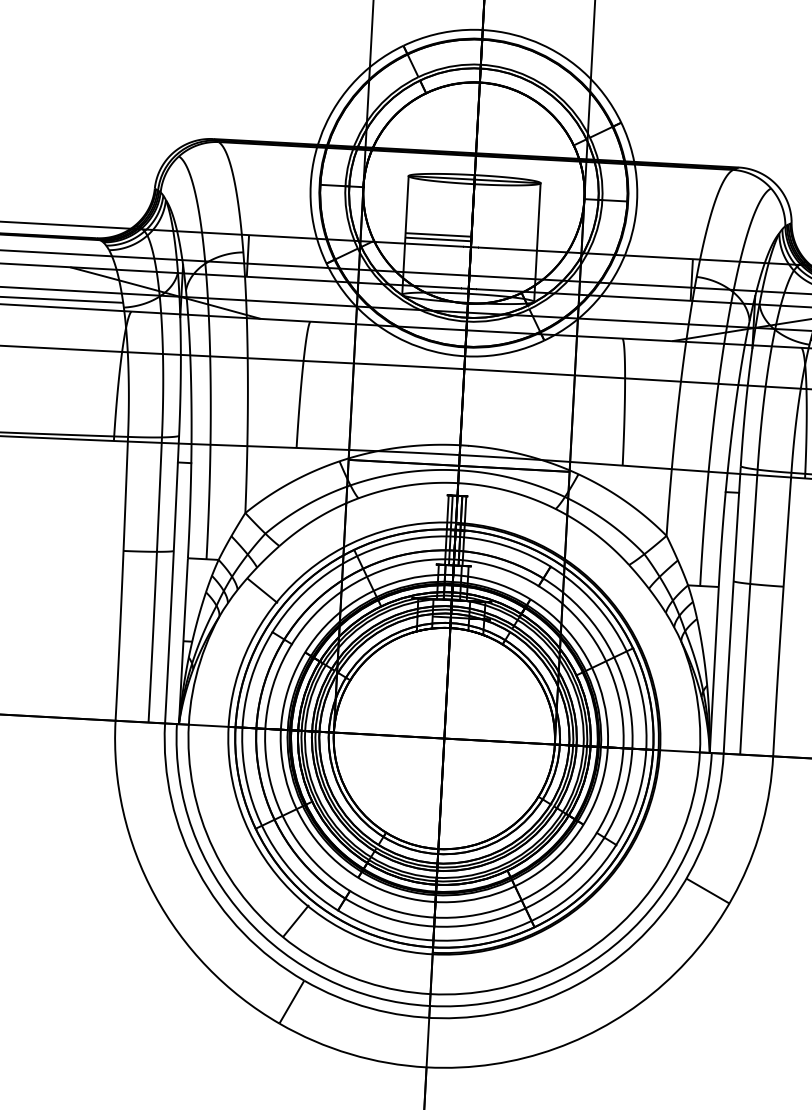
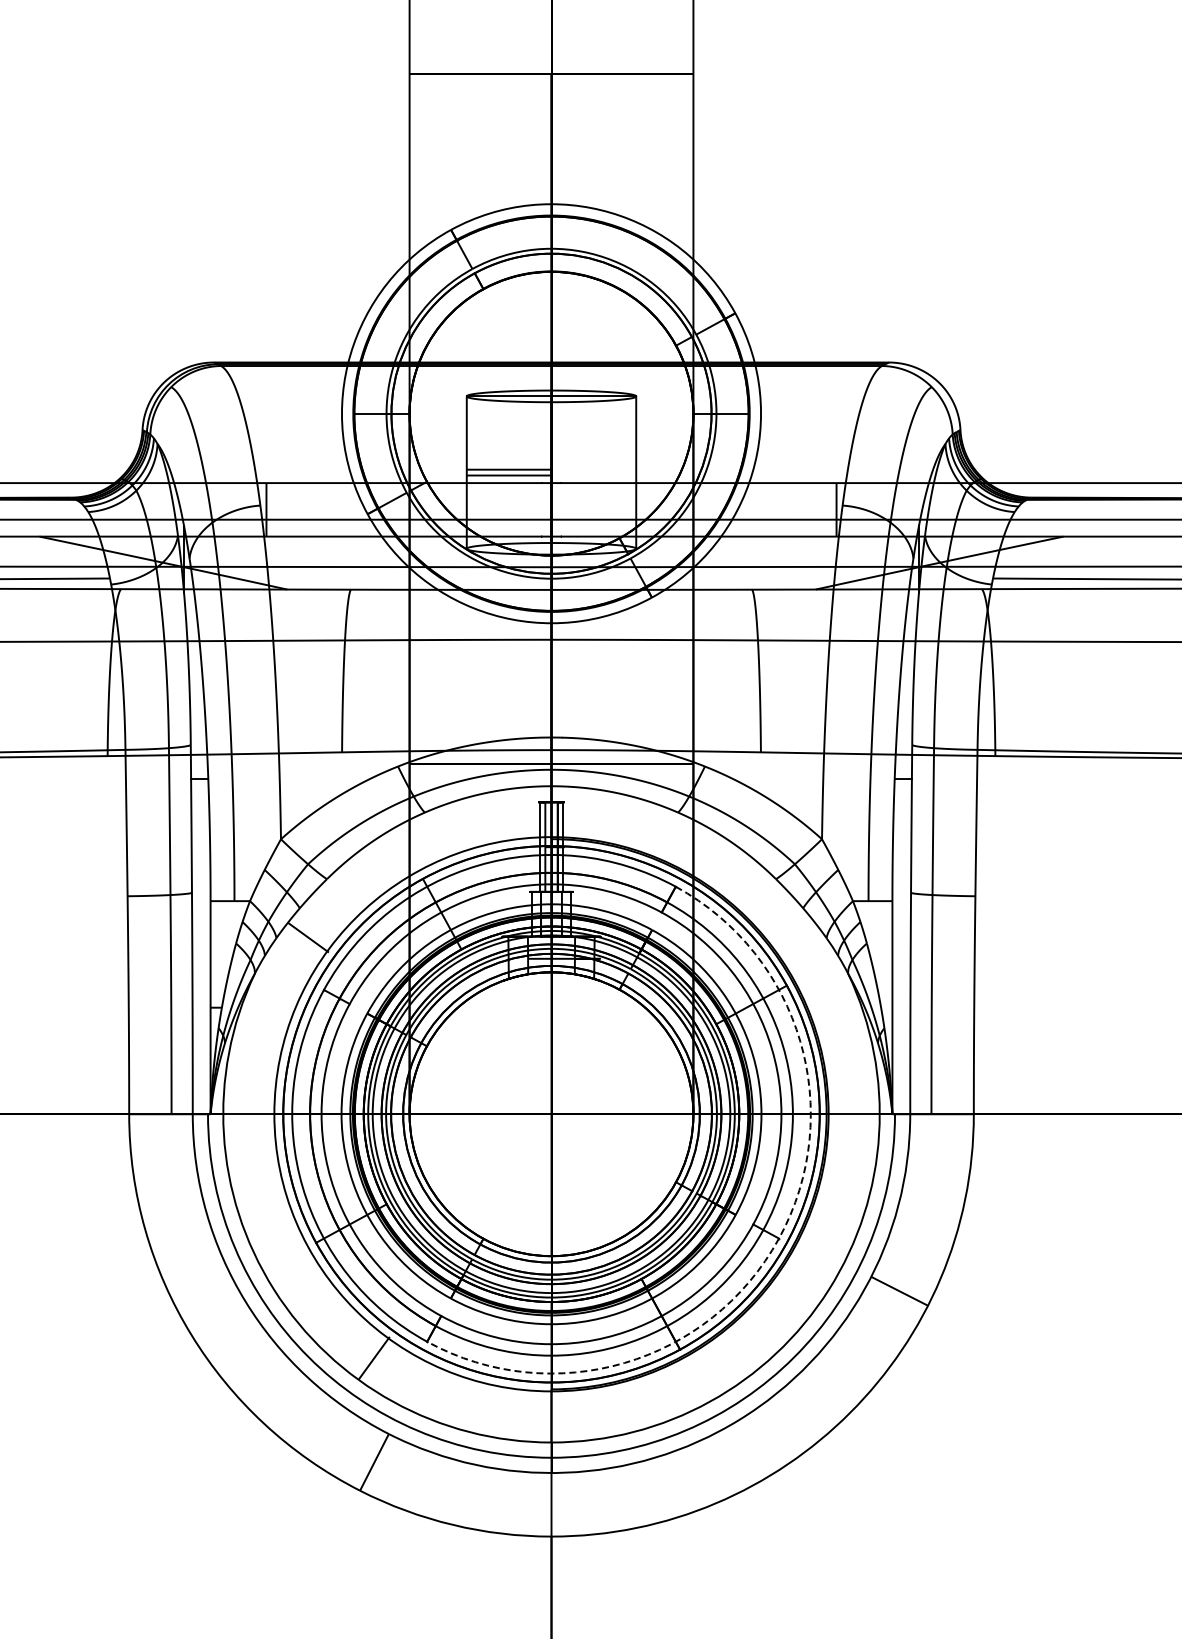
arc: (616, 844) -> (779, 1238), solid -> dashed

